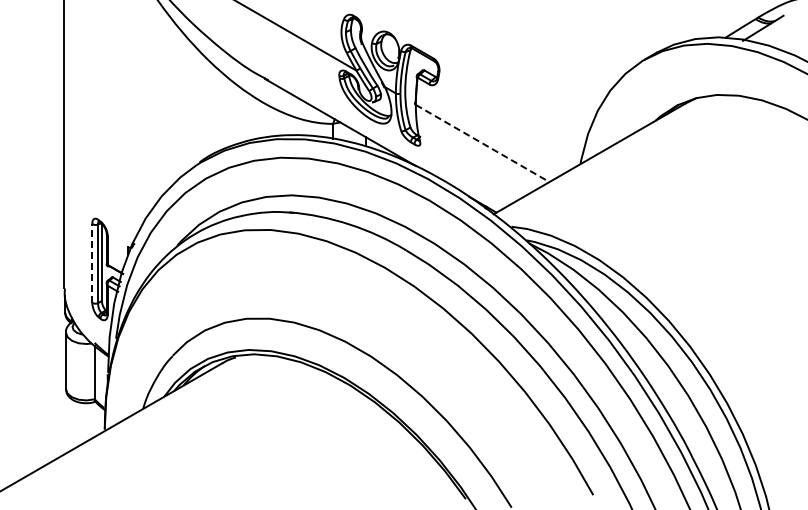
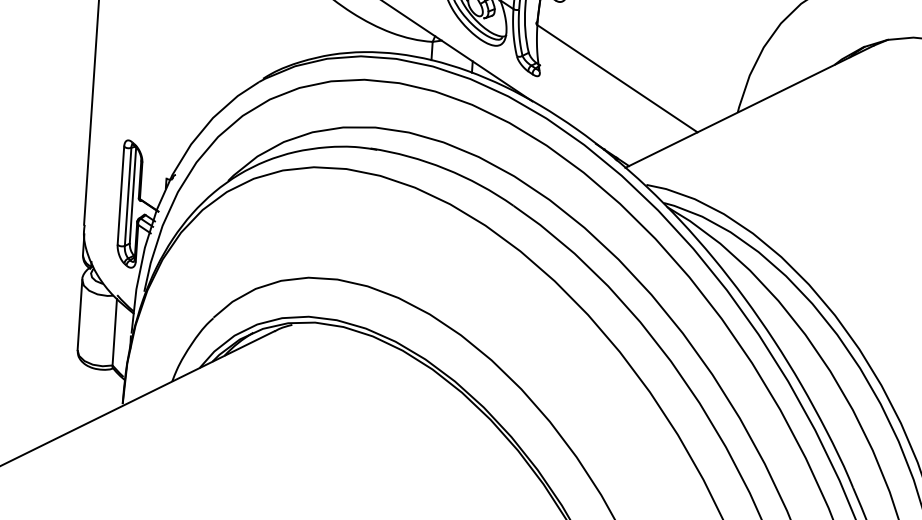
line: (483, 143) -> (618, 78), dashed -> solid
line: (92, 262) -> (121, 194), dashed -> solid

